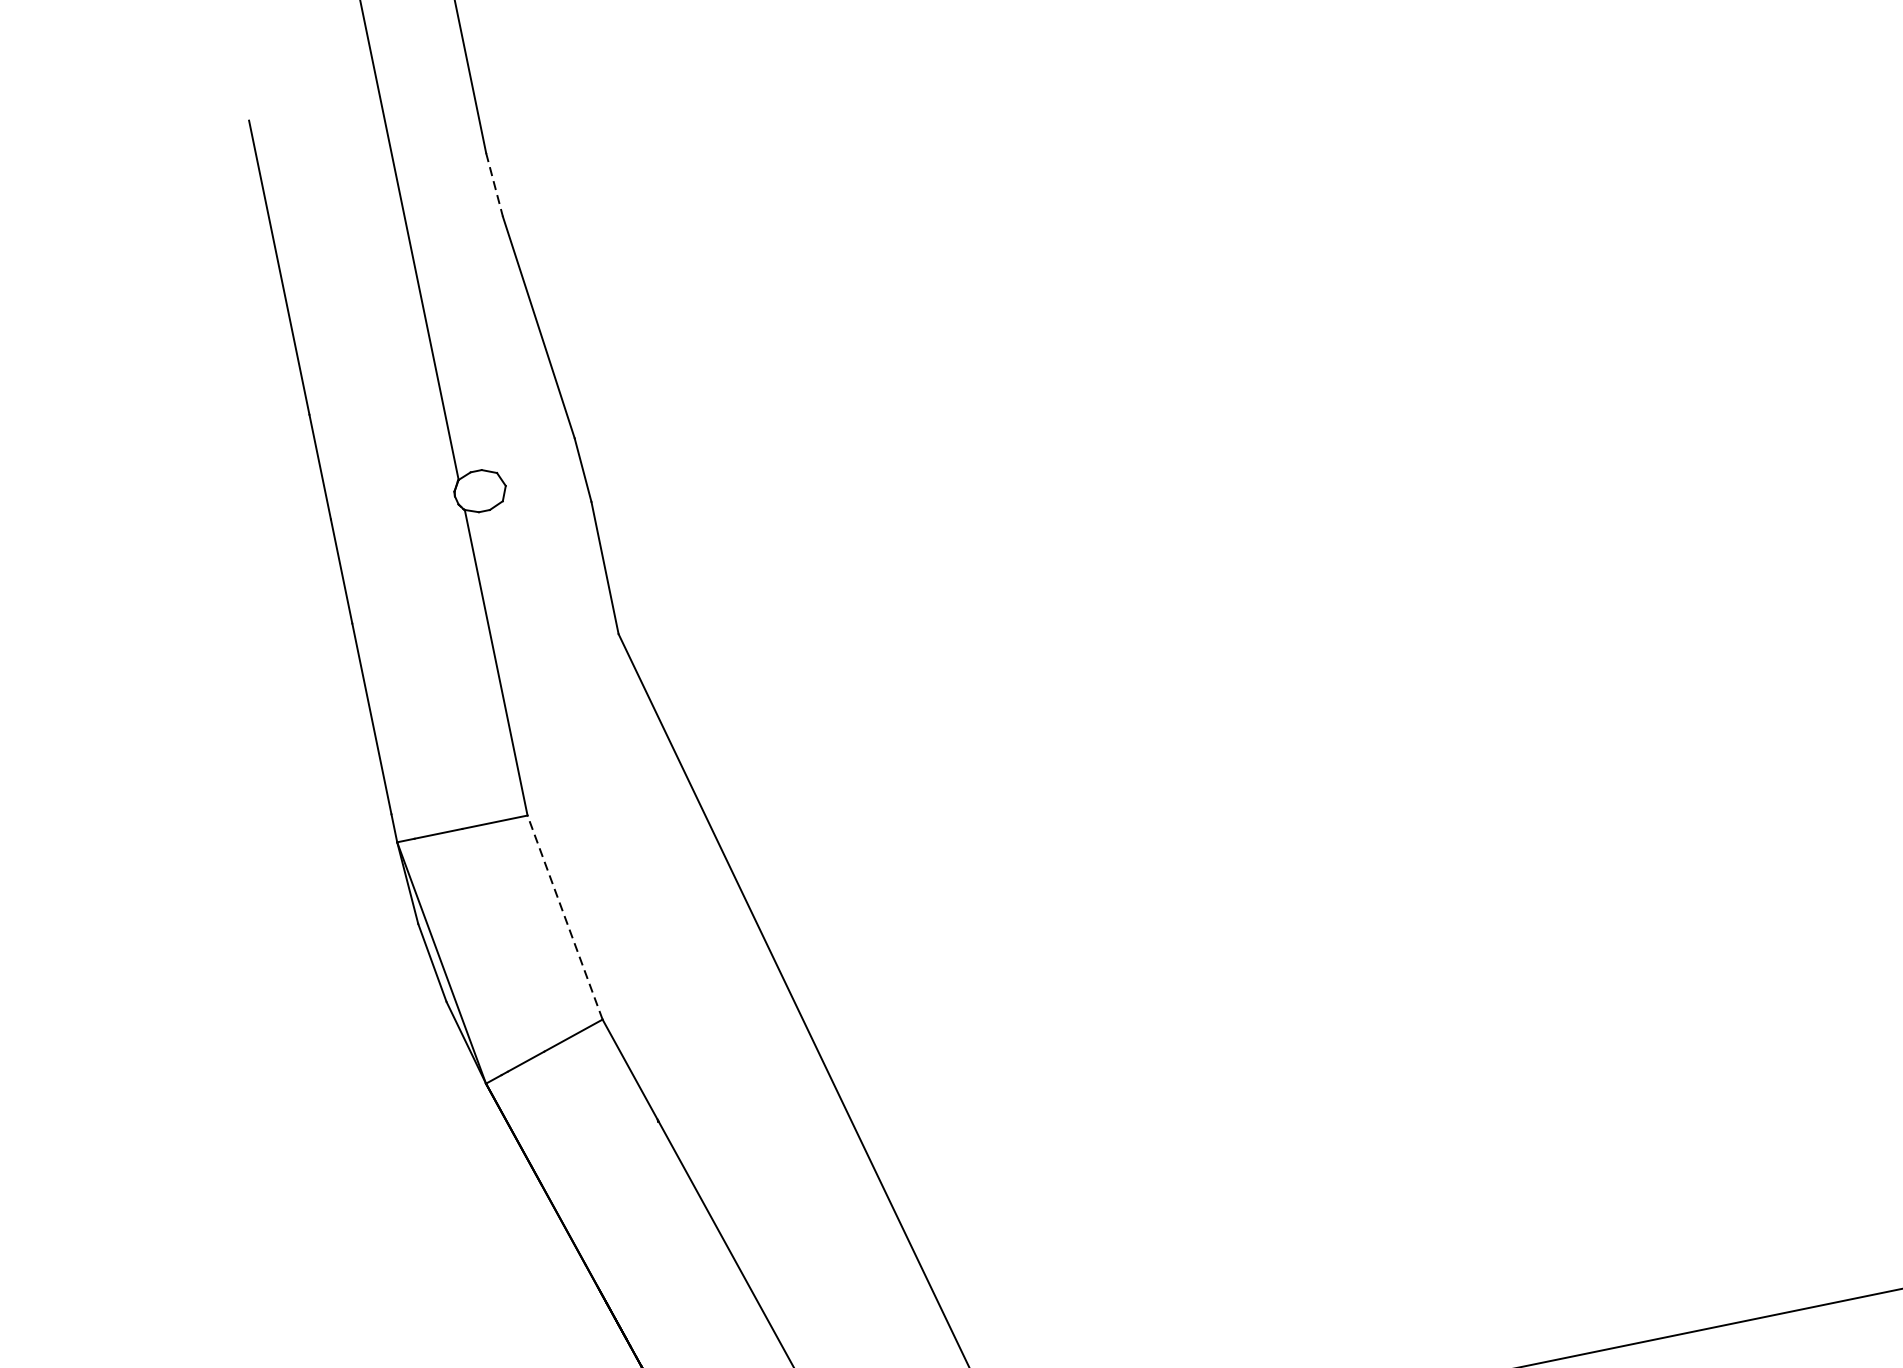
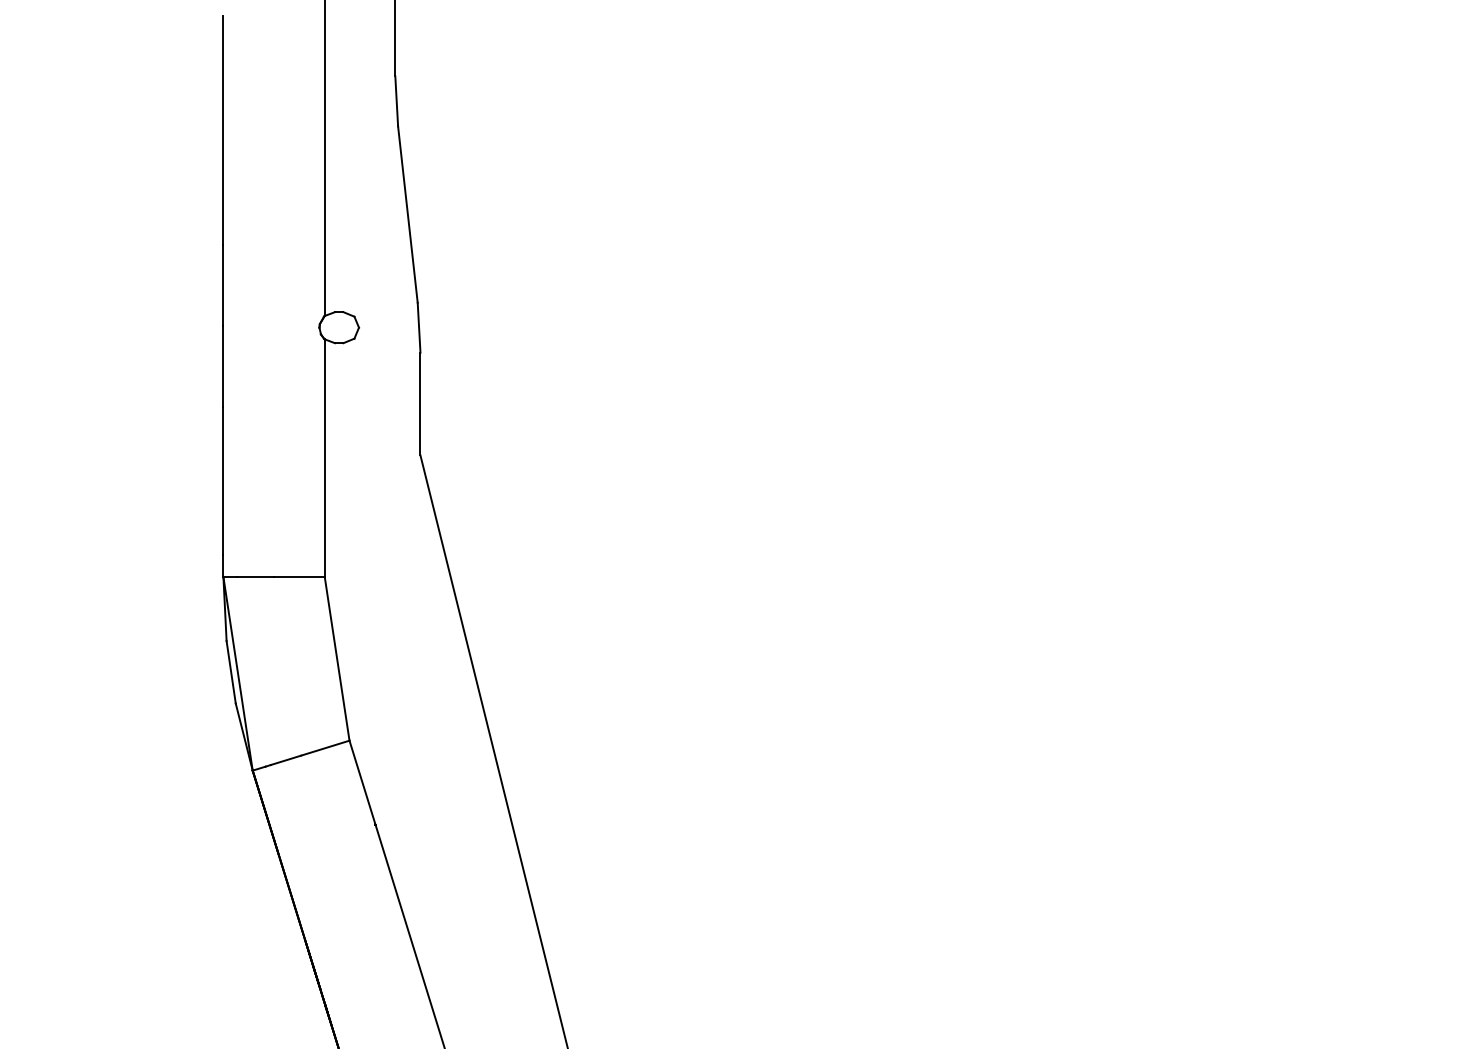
line: (494, 185) -> (396, 101), dashed -> solid
line: (565, 917) -> (337, 658), dashed -> solid

